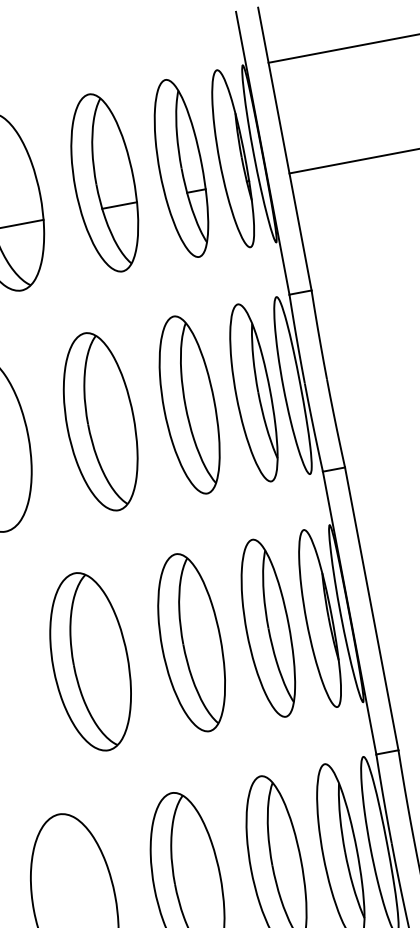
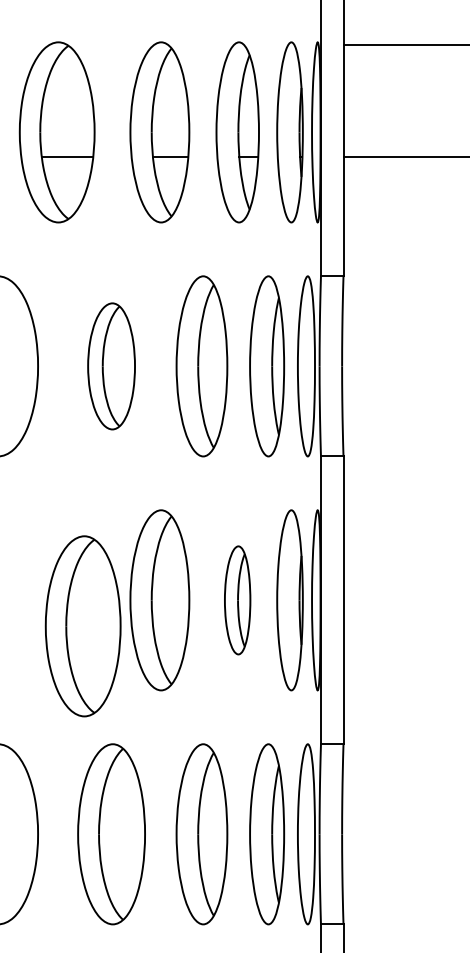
part: (100, 422) -> (111, 366), size x0.7
part: (267, 628) -> (237, 600), size x0.6
part: (89, 662) -> (82, 626), moved

